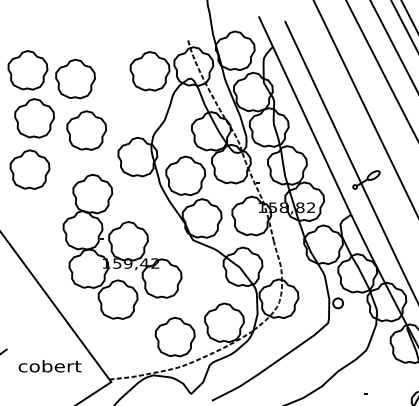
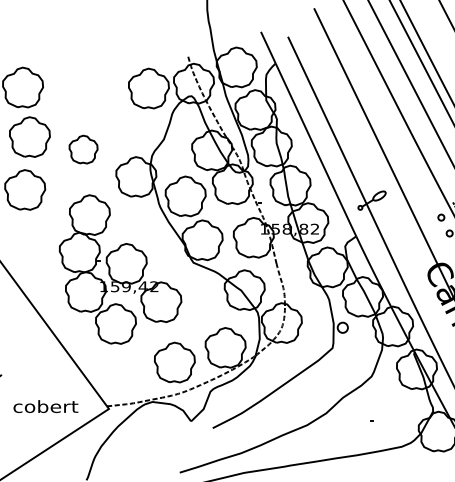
part: (75, 79) -> (72, 96), removed
part: (86, 130) -> (83, 149), size x0.7
text: (49, 366) -> (45, 406), moved

